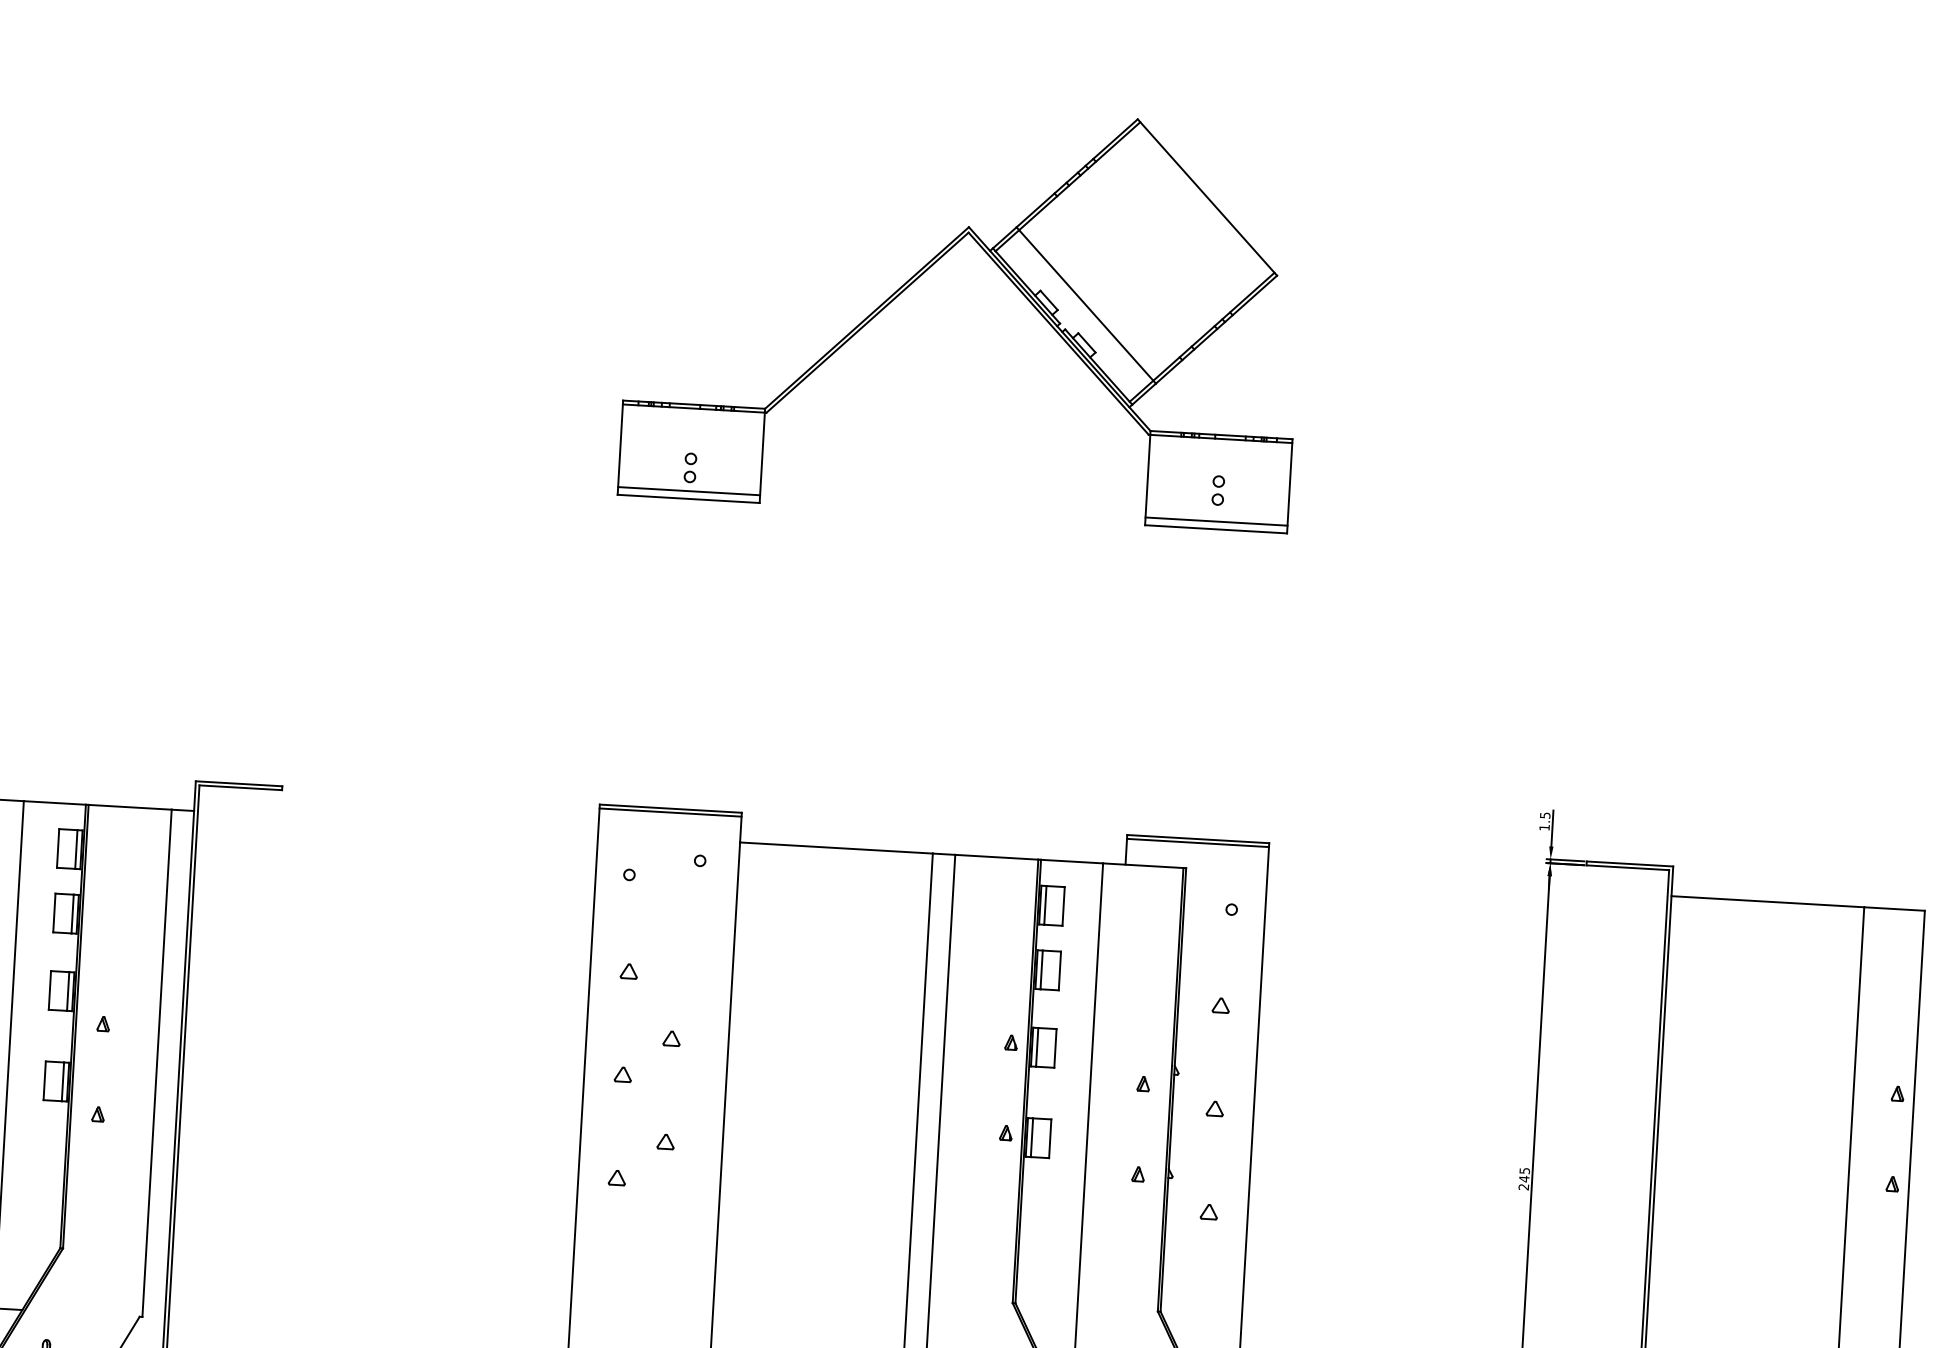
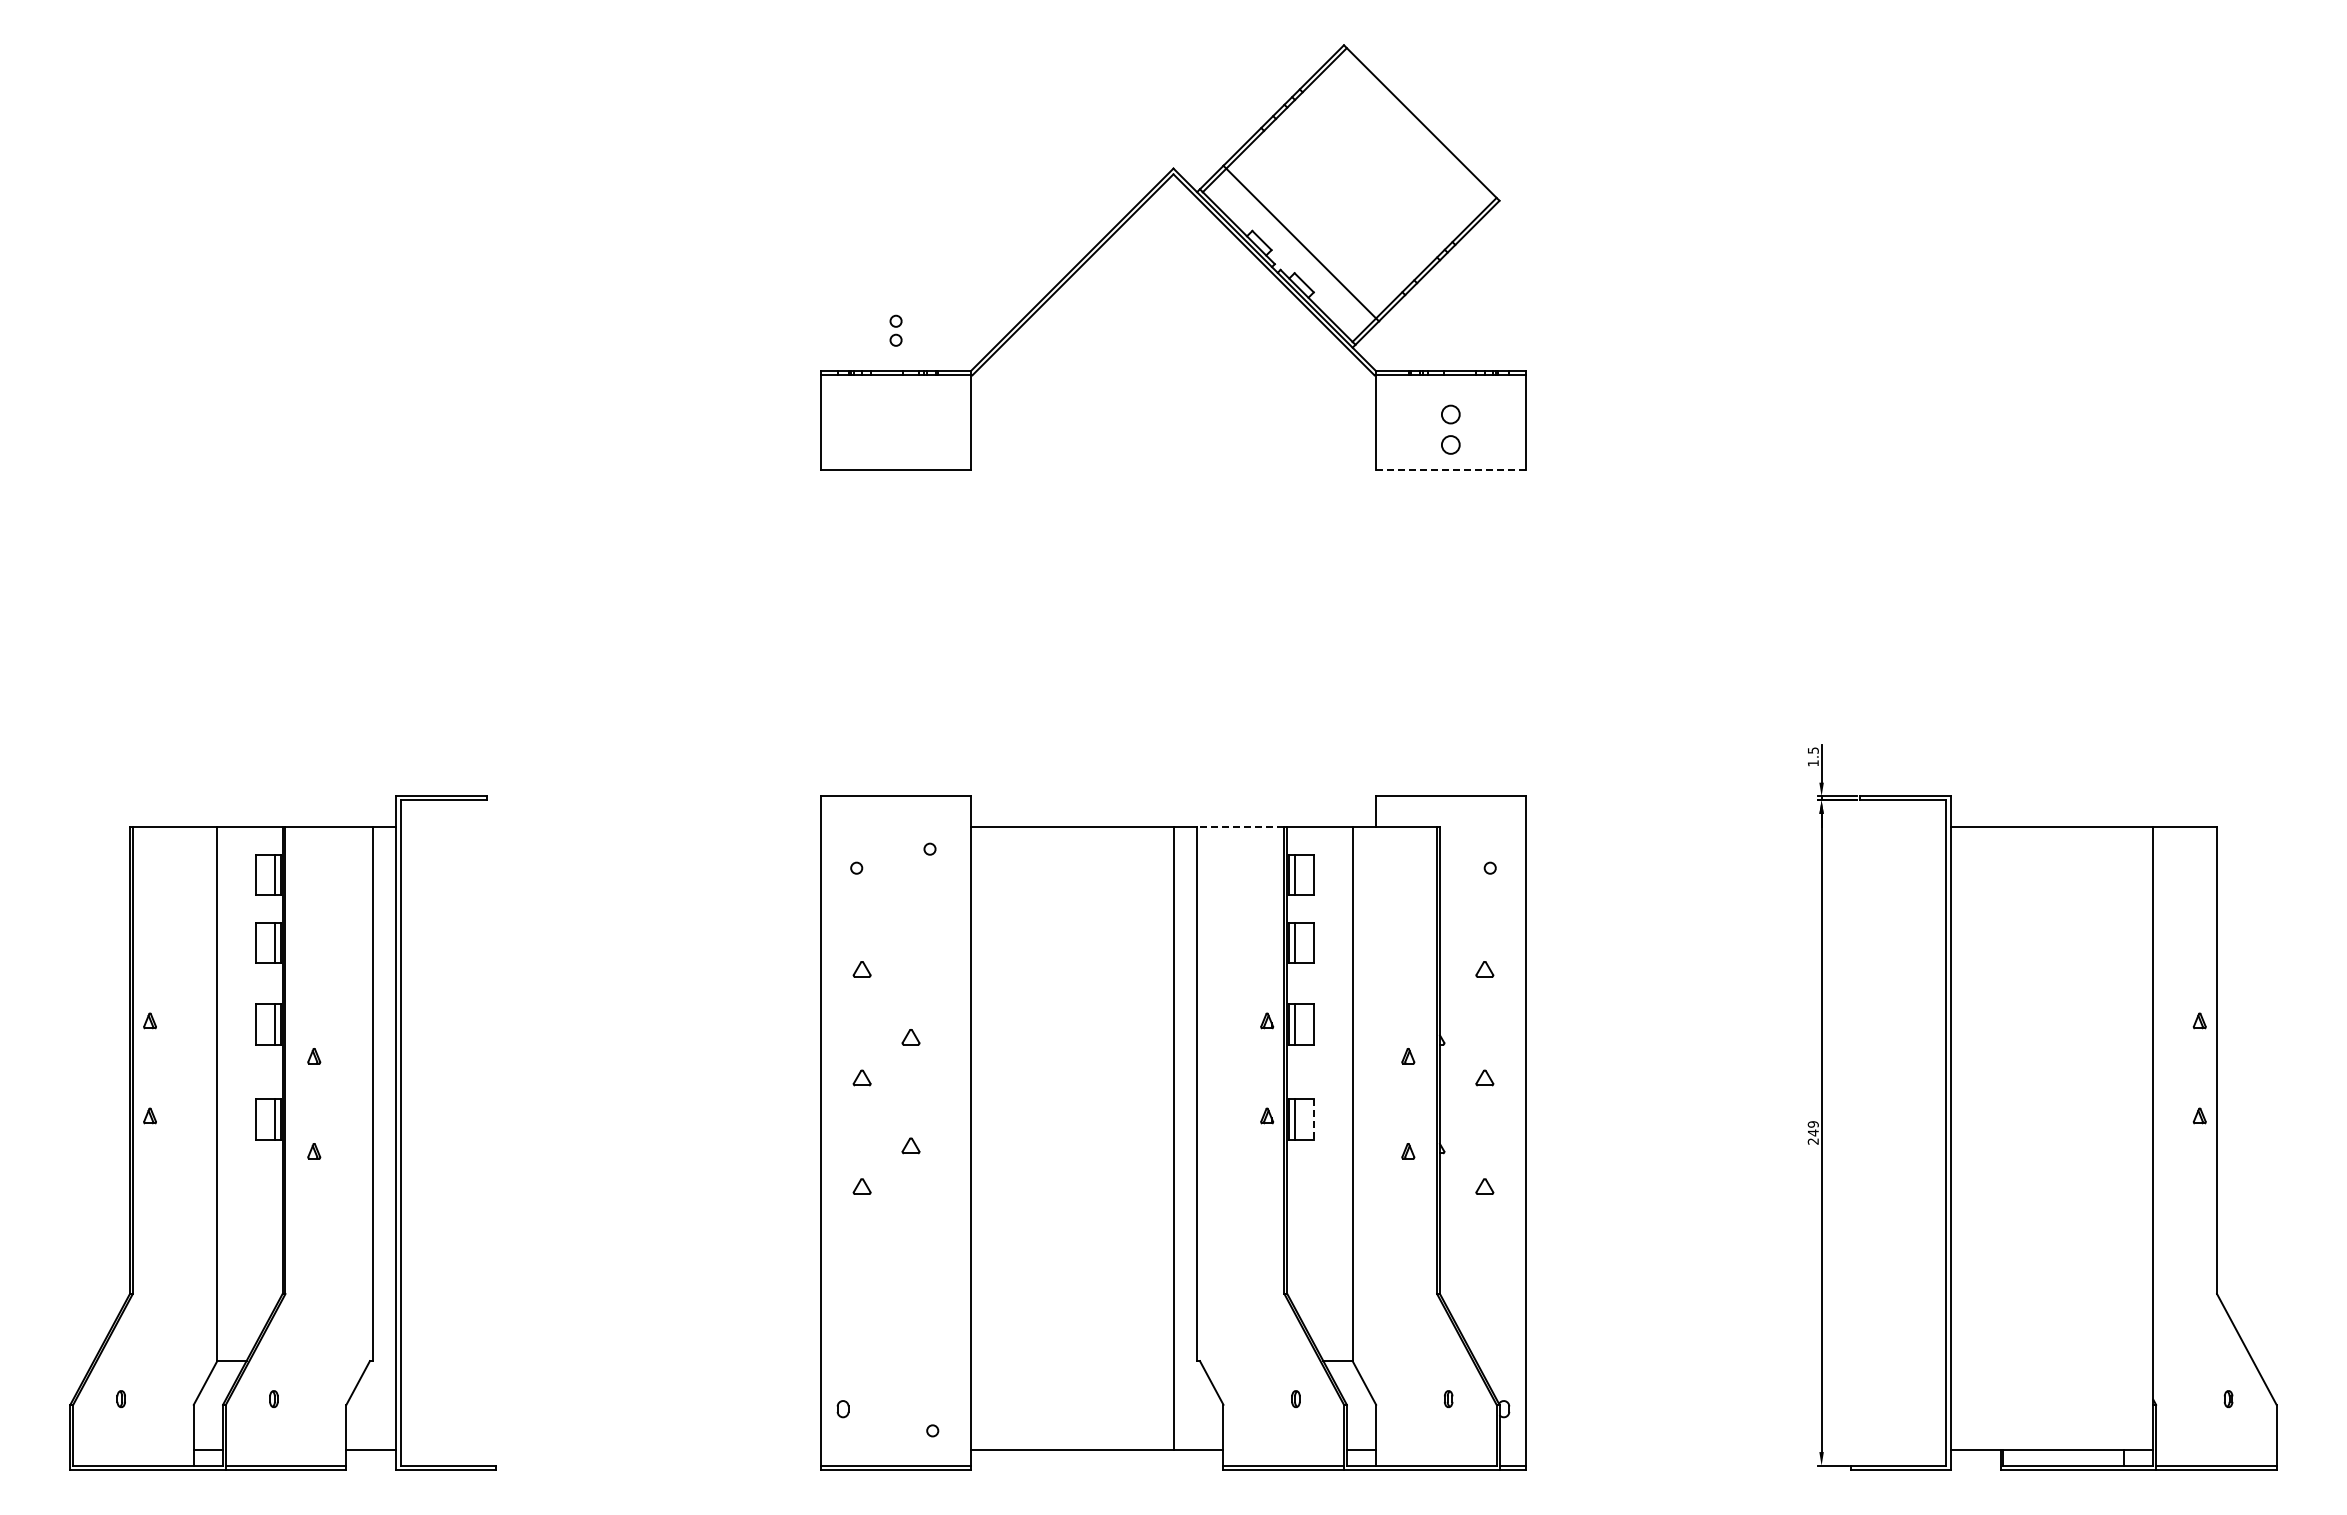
part: (689, 467) -> (895, 330), moved
part: (1217, 490) -> (1450, 429), size x1.6
line: (688, 491) -> (895, 462), removed
line: (1216, 521) -> (1450, 462), removed
line: (1215, 529) -> (1450, 470), solid -> dashed
line: (670, 812) -> (895, 800), removed
line: (1197, 843) -> (1450, 800), removed
line: (996, 857) -> (1240, 827), solid -> dashed
line: (1049, 1138) -> (1313, 1119), solid -> dashed
text: (1523, 1170) -> (1812, 1124), 245 -> 249

